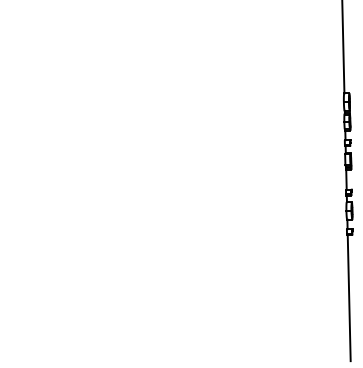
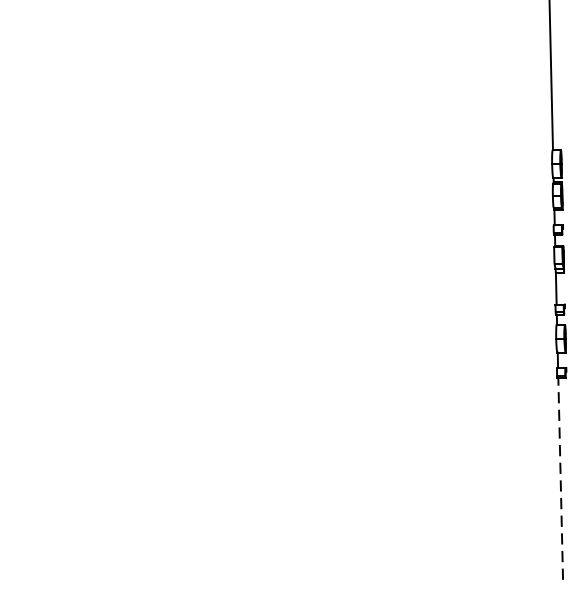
line: (349, 298) -> (561, 479), solid -> dashed

